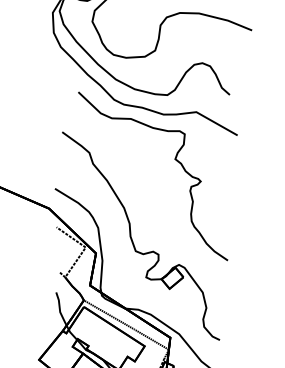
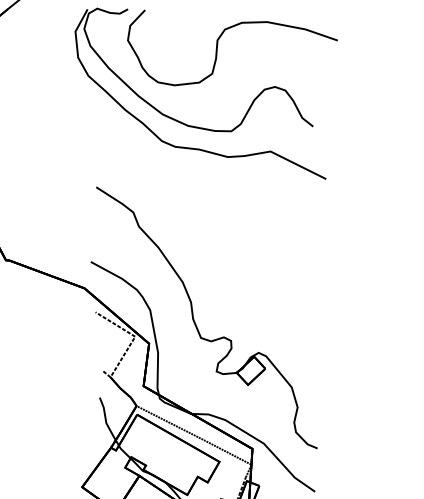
part: (174, 159) -> (245, 215), removed

